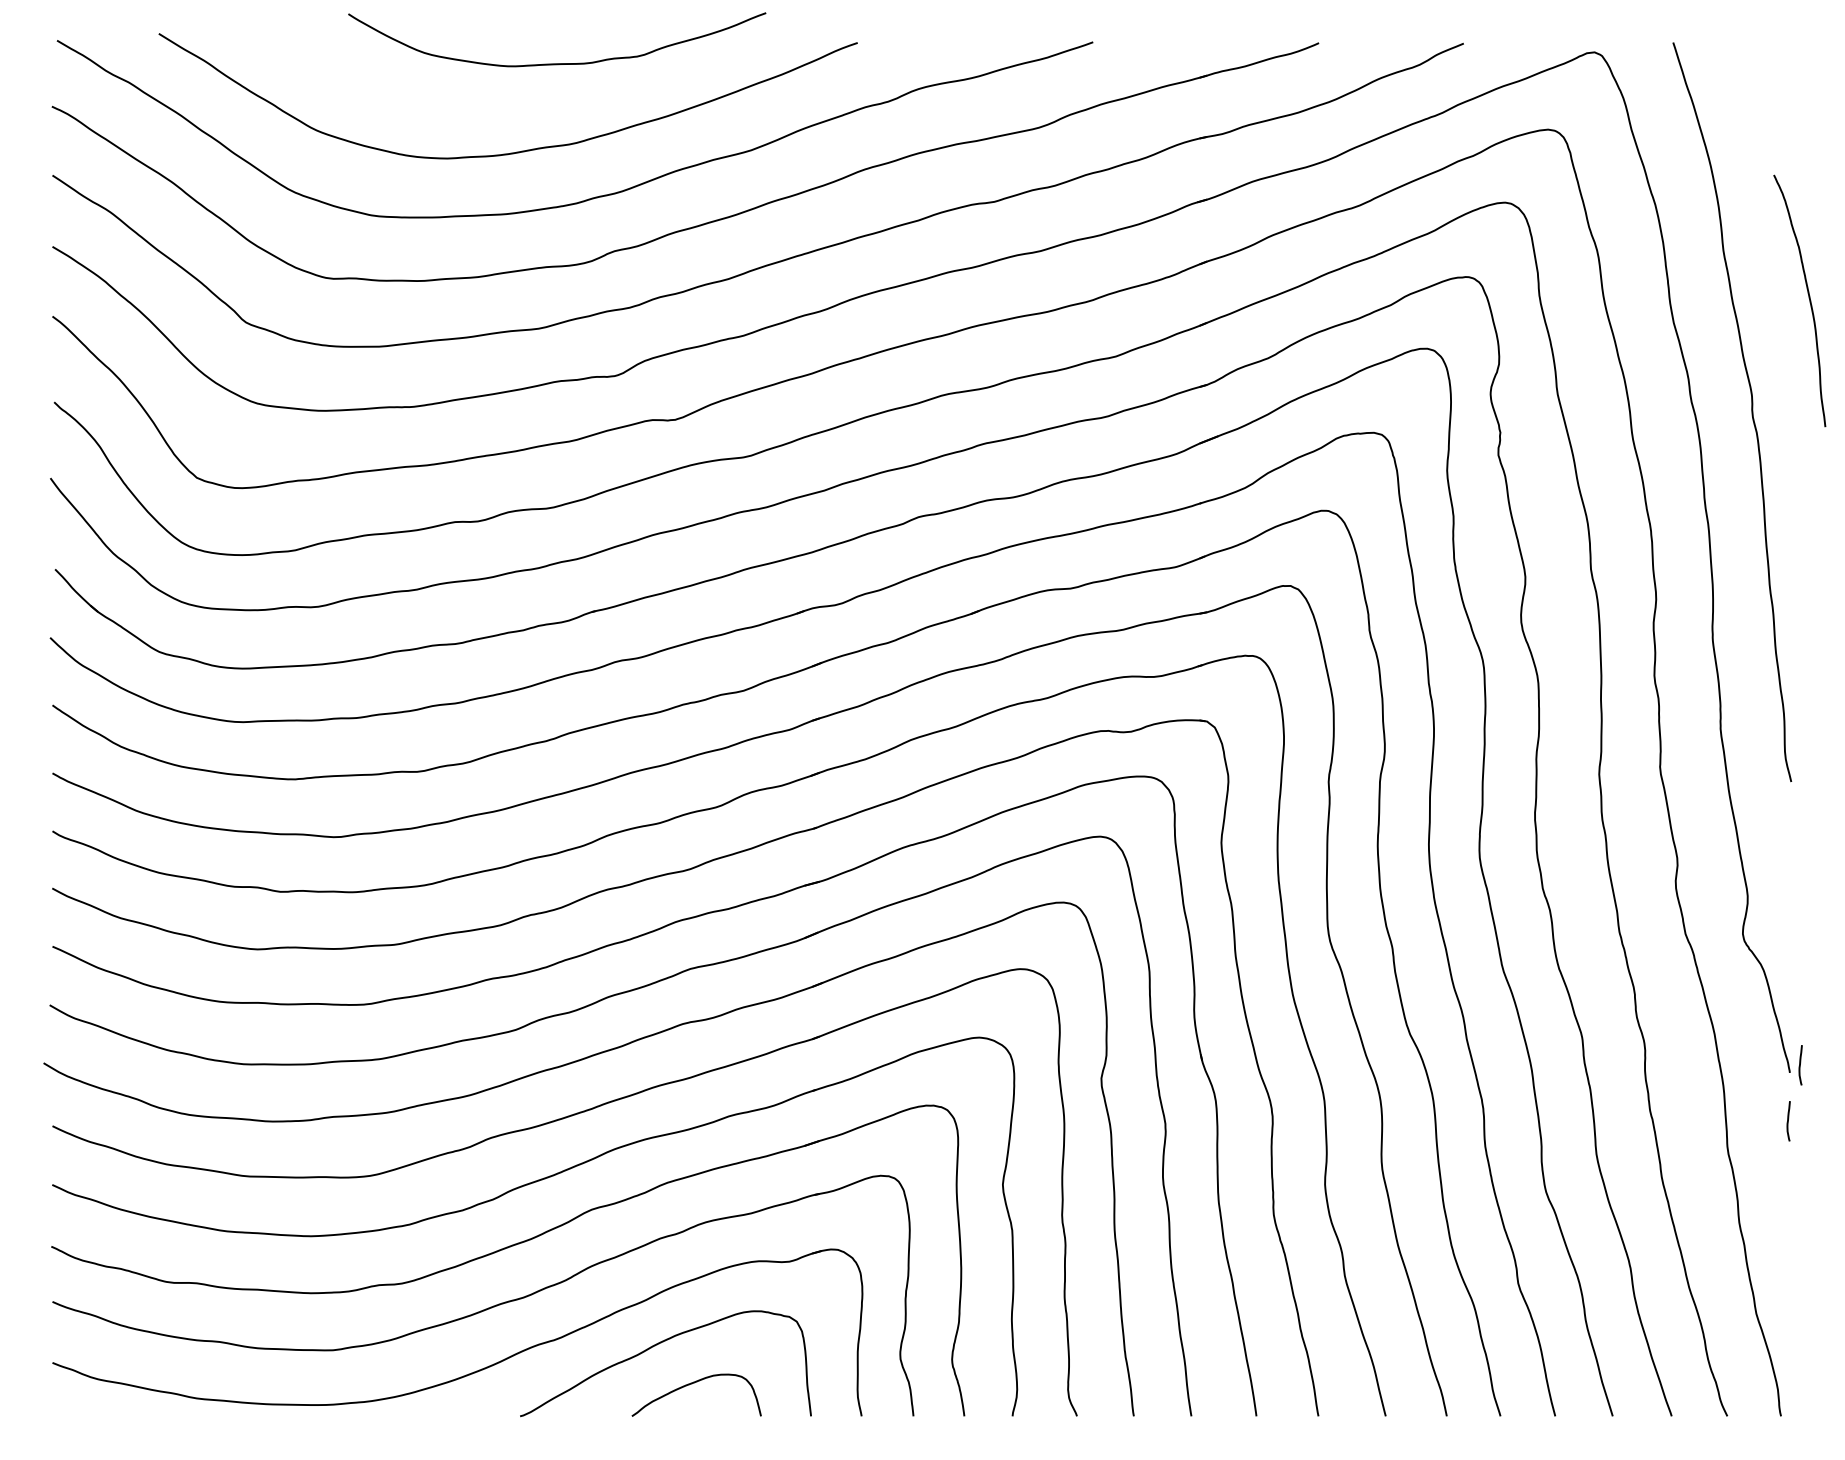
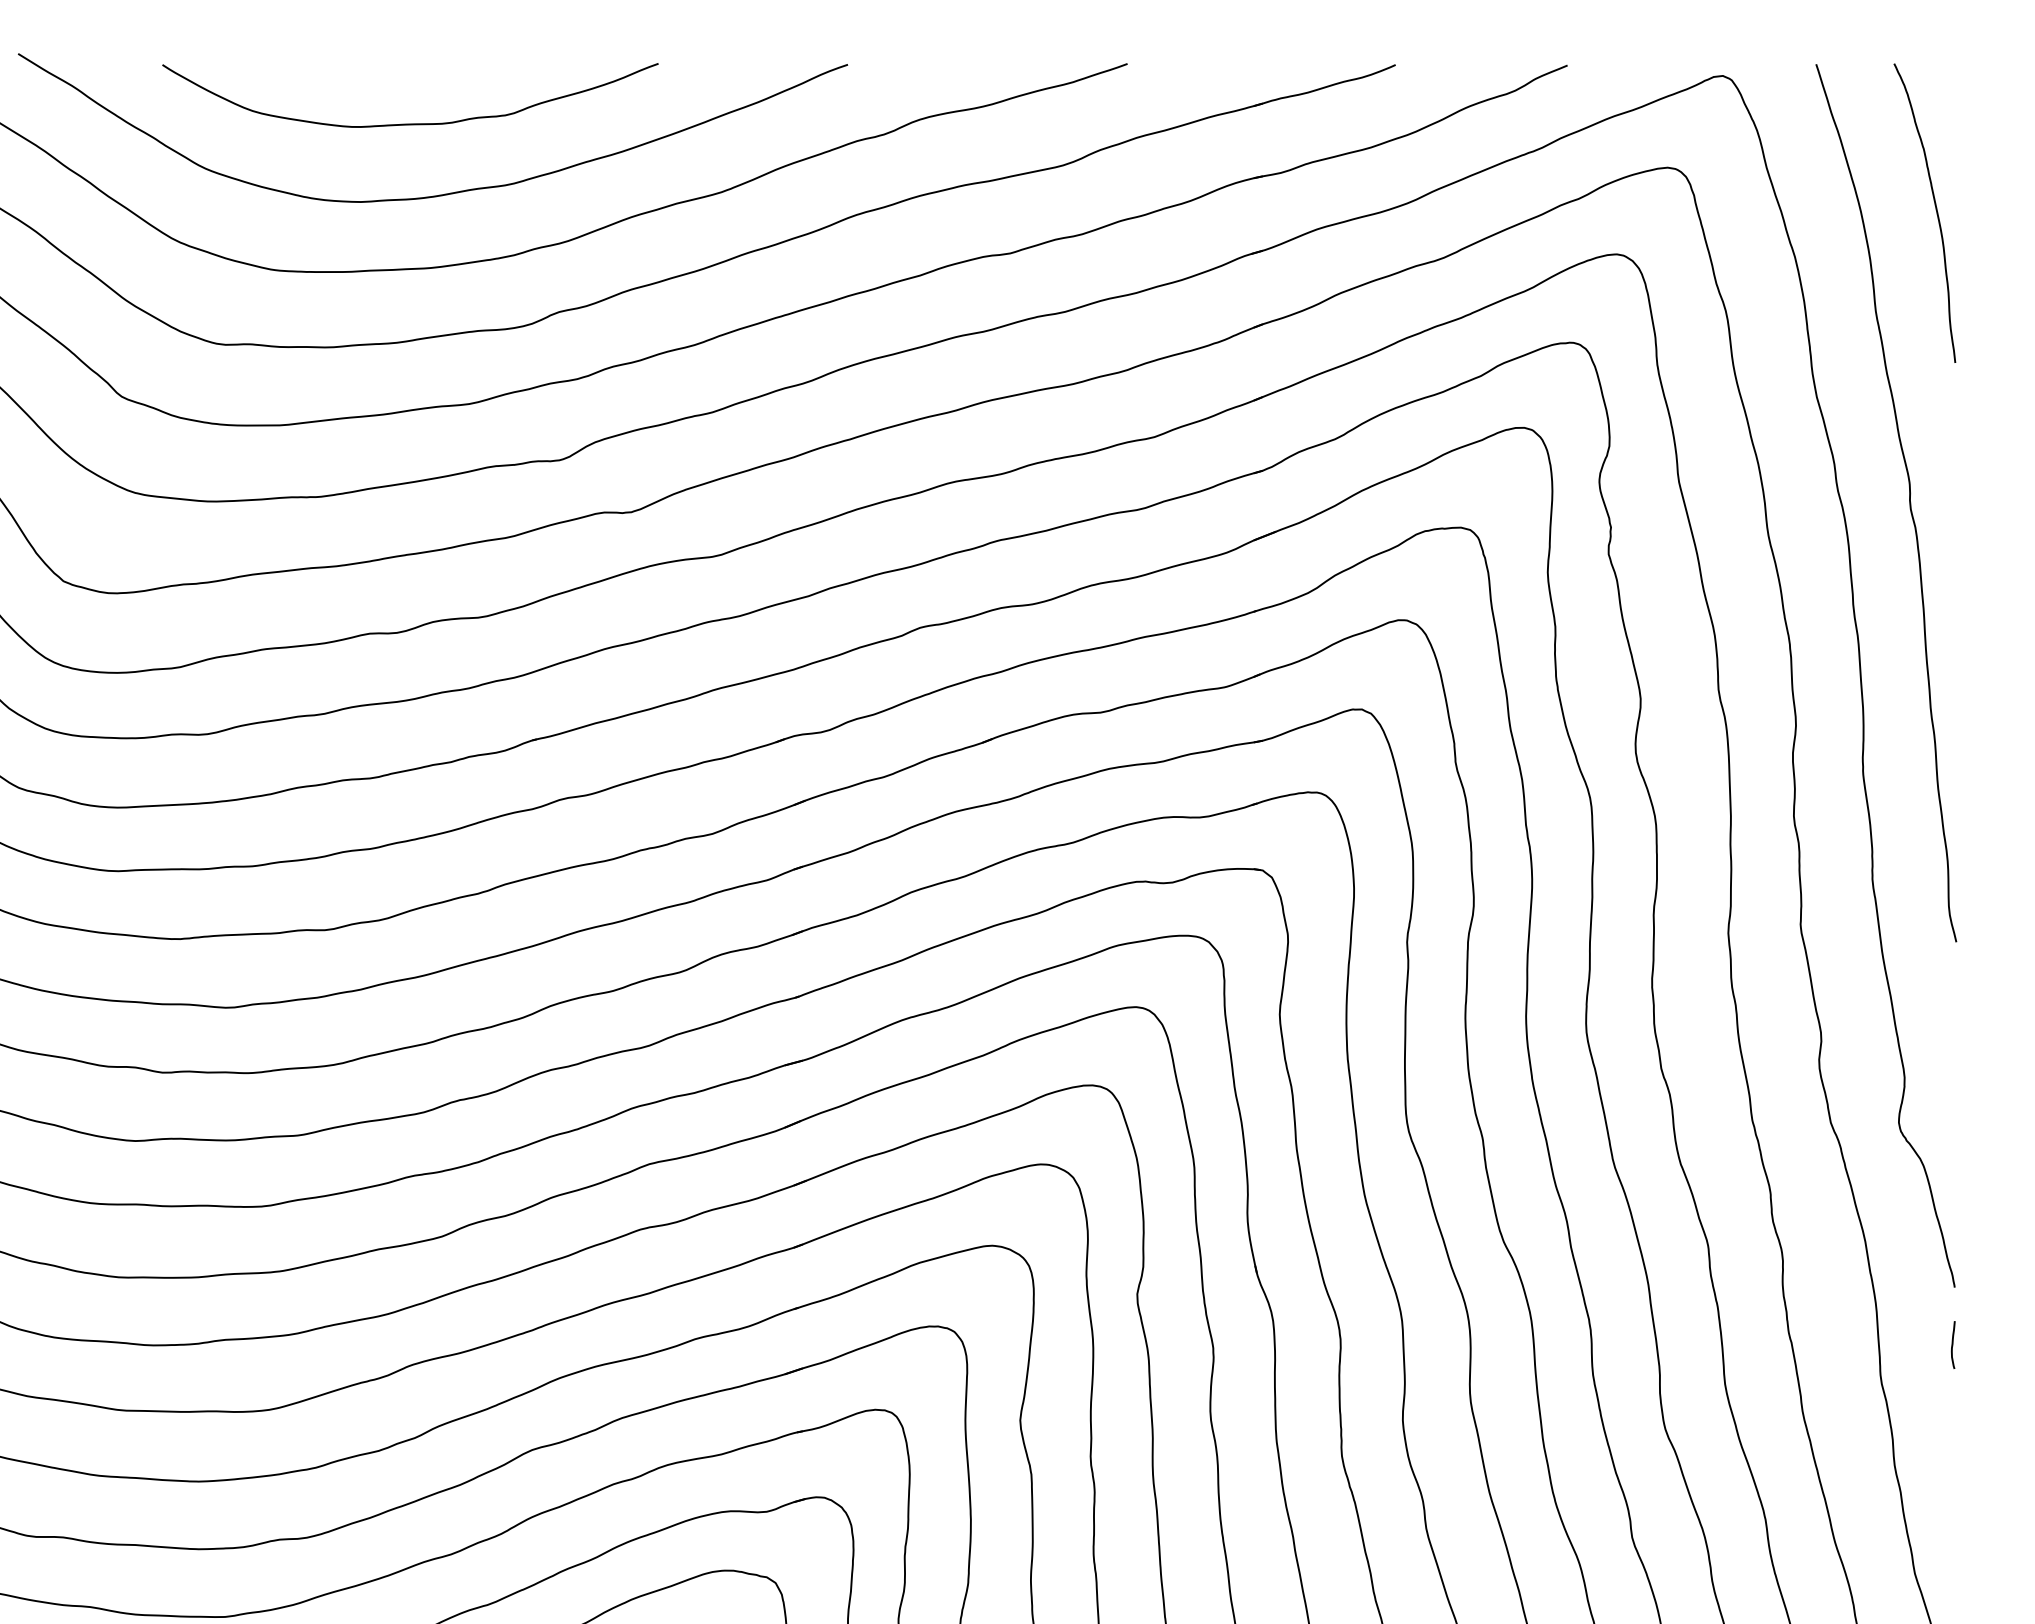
curve: (557, 63) -> (410, 123), moved
curve: (1808, 298) -> (1935, 210), moved
curve: (1800, 1065) -> (1967, 1278), removed

